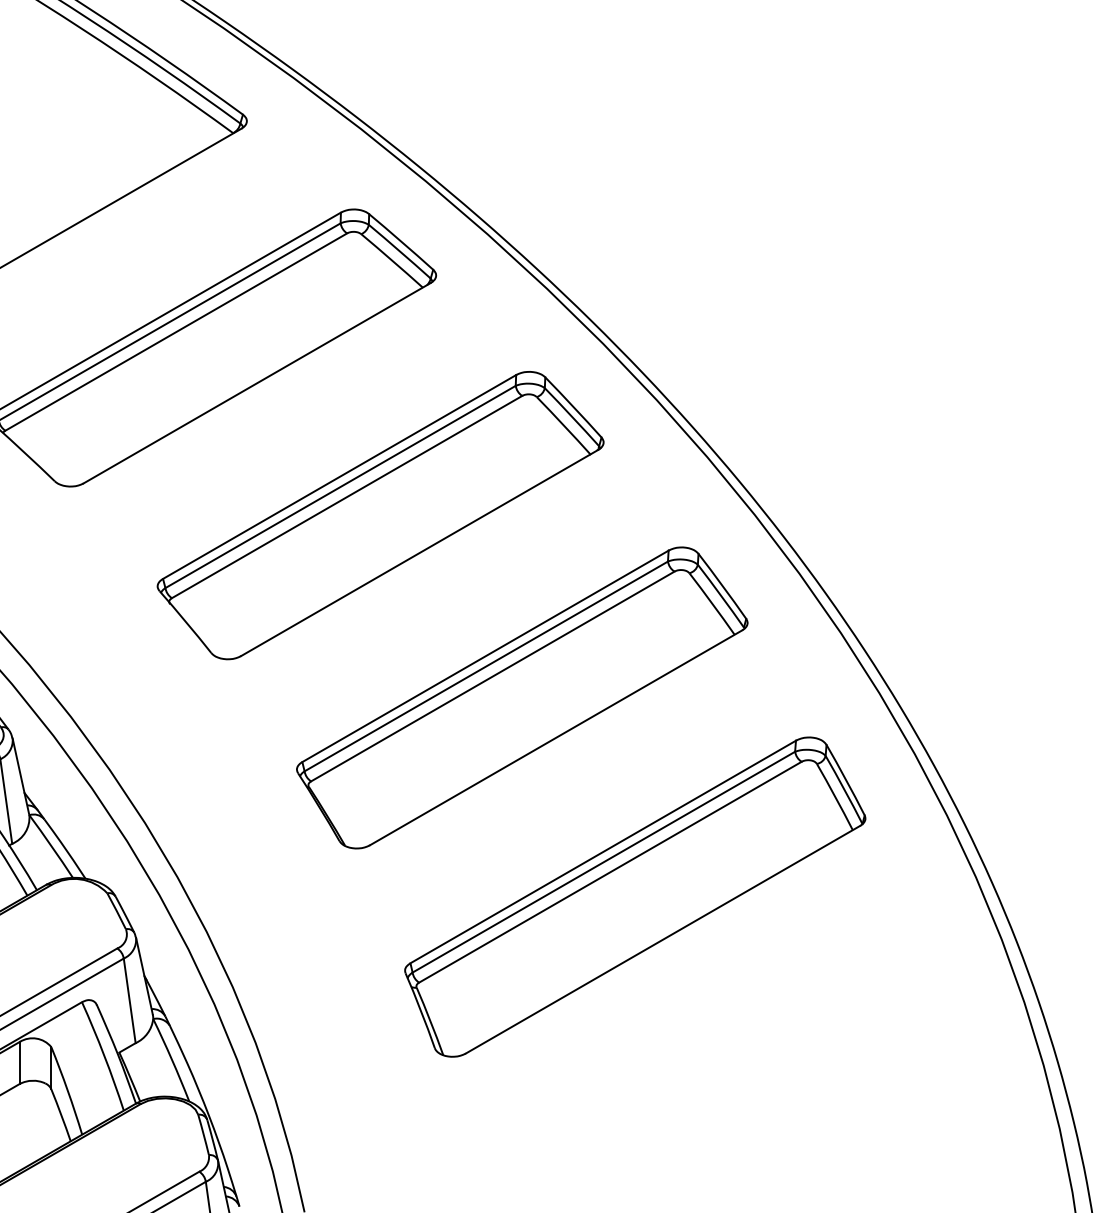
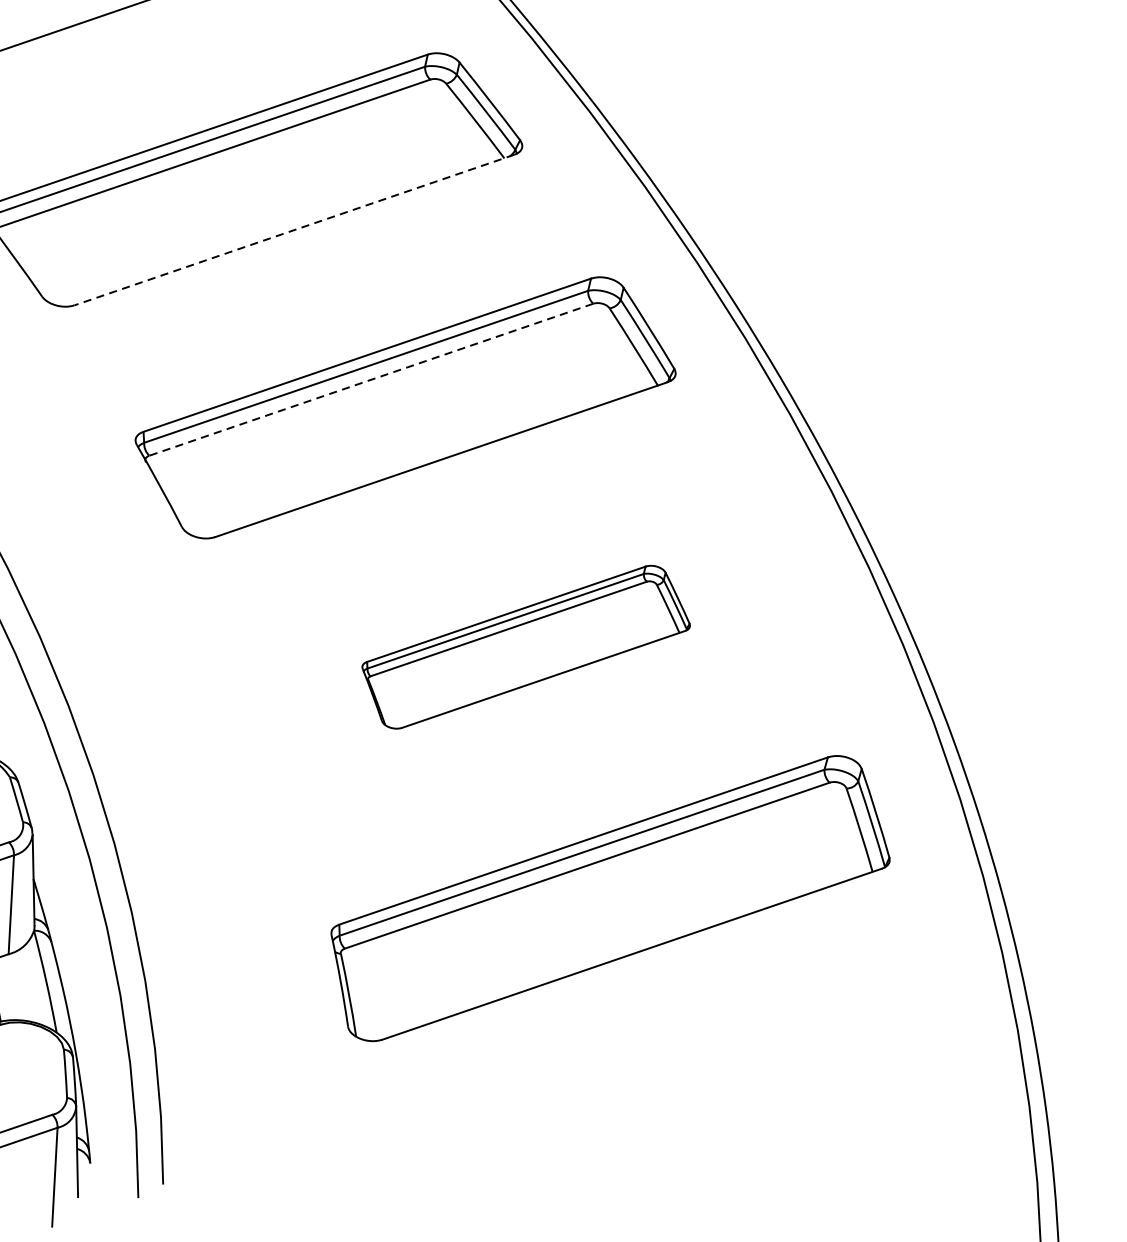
line: (256, 383) -> (293, 230), solid -> dashed
line: (346, 497) -> (370, 380), solid -> dashed
part: (522, 697) -> (526, 647), size x0.6

